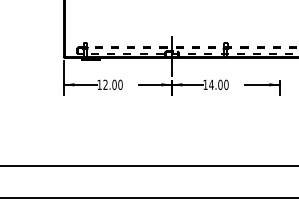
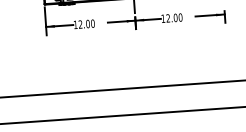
text: (211, 84) -> (168, 18), 14.00 -> 12.00

